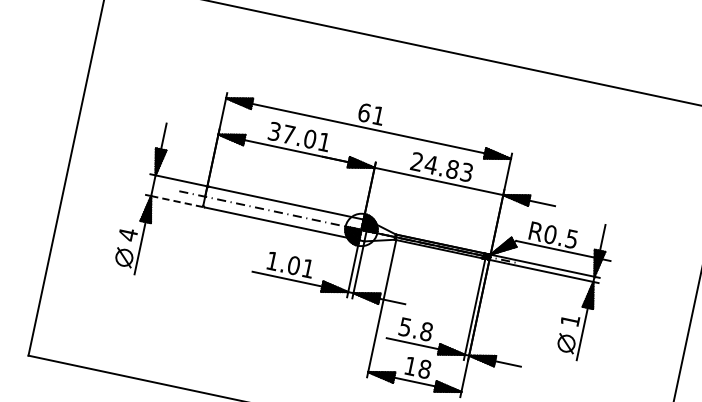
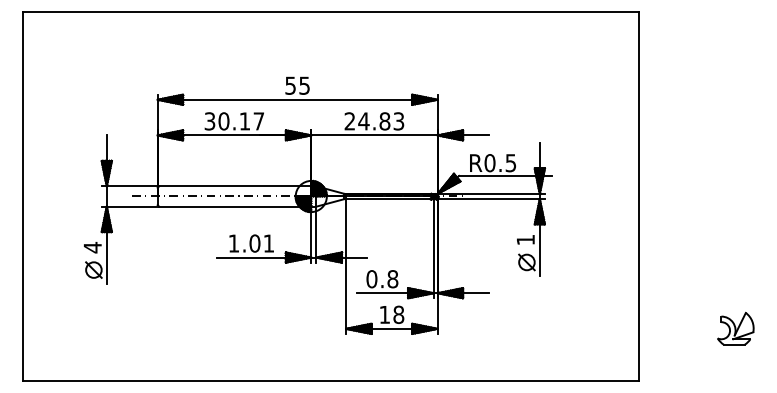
text: (371, 114) -> (297, 85), 61 -> 55
text: (305, 138) -> (240, 121), 37.01 -> 30.17
line: (176, 201) -> (131, 206), dashed -> solid
text: (404, 327) -> (371, 279), 5.8 -> 0.8

